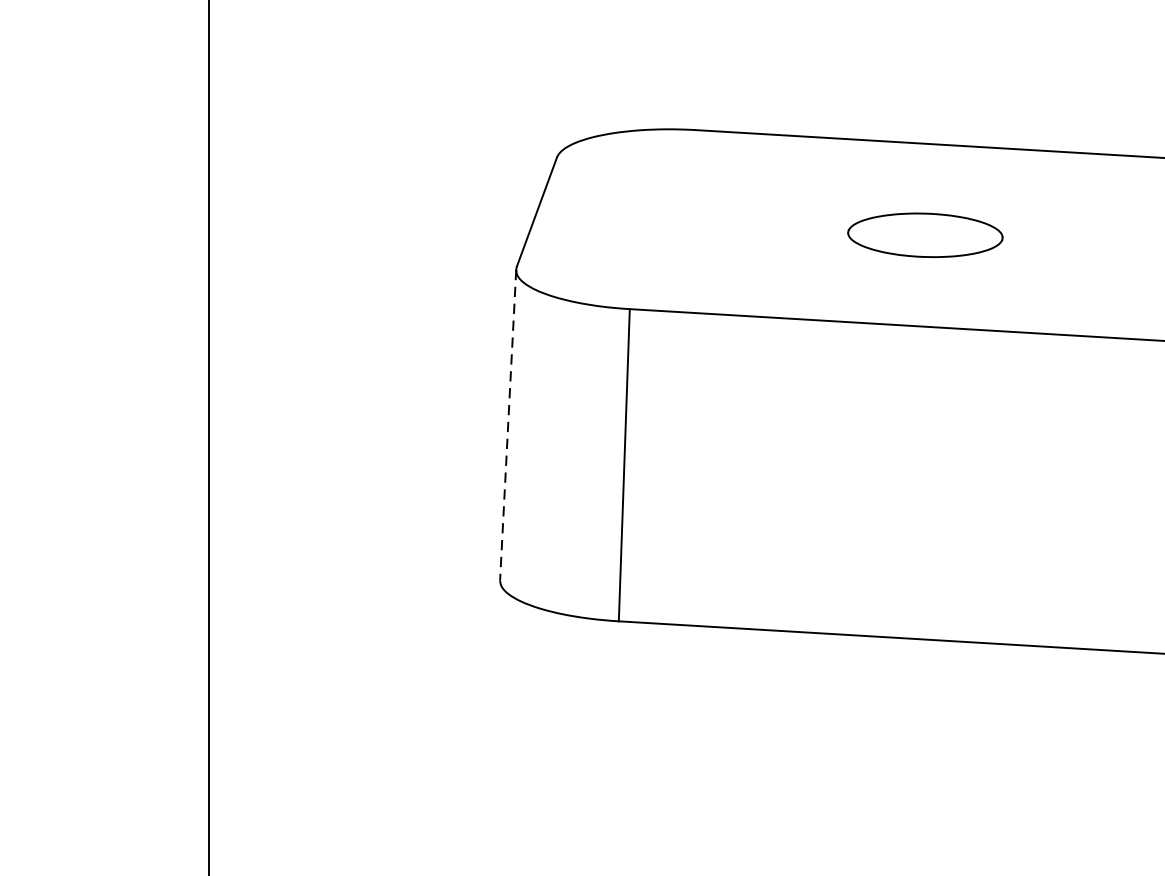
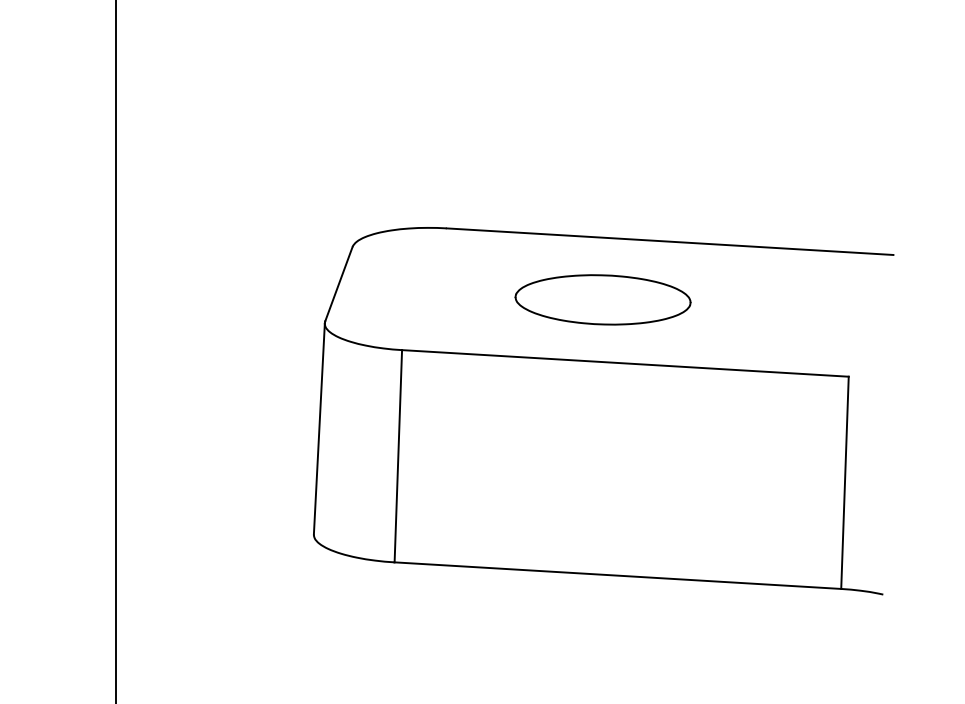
part: (924, 234) -> (602, 299), size x1.67
line: (508, 424) -> (319, 428), dashed -> solid

